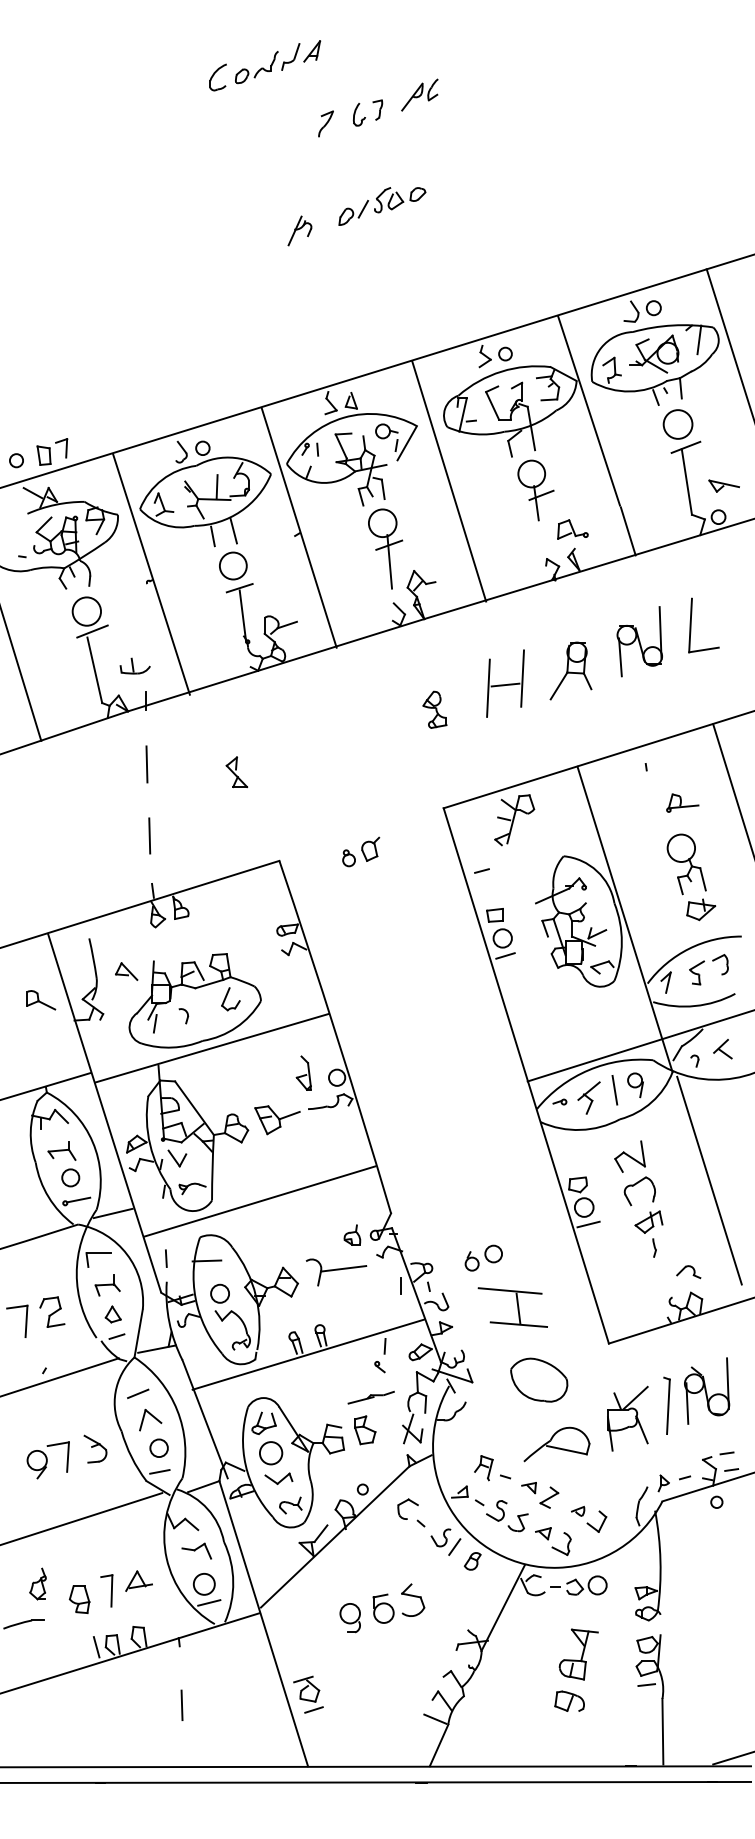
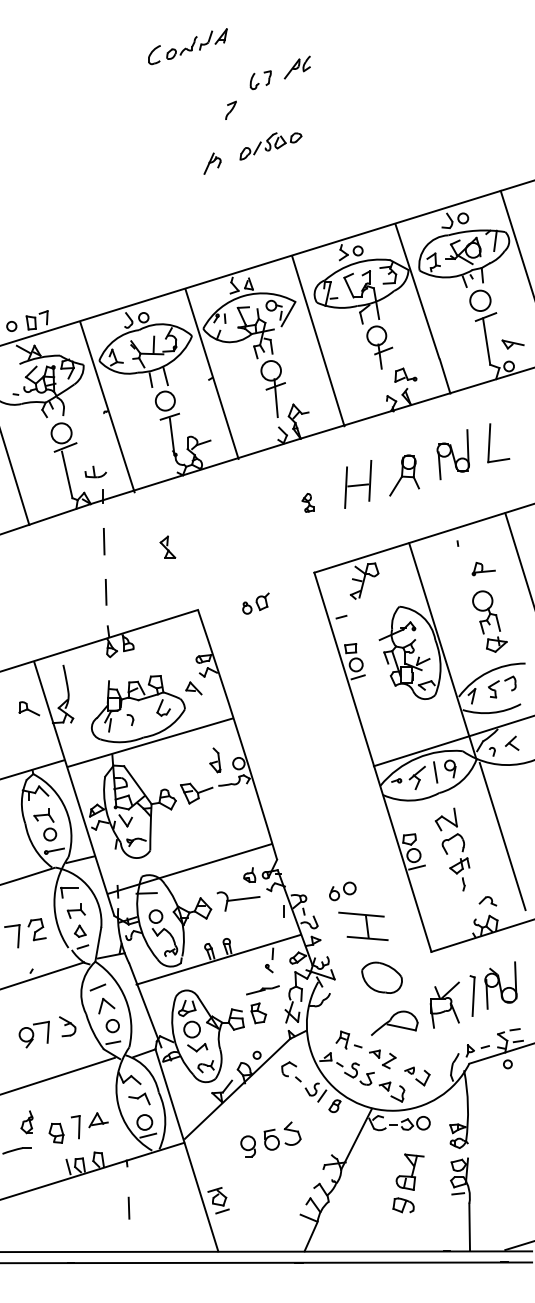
part: (325, 123) -> (230, 110), moved
part: (434, 709) -> (307, 502), size x0.7
part: (126, 971) -> (193, 688), moved
line: (259, 1201) -> (189, 868), moved

